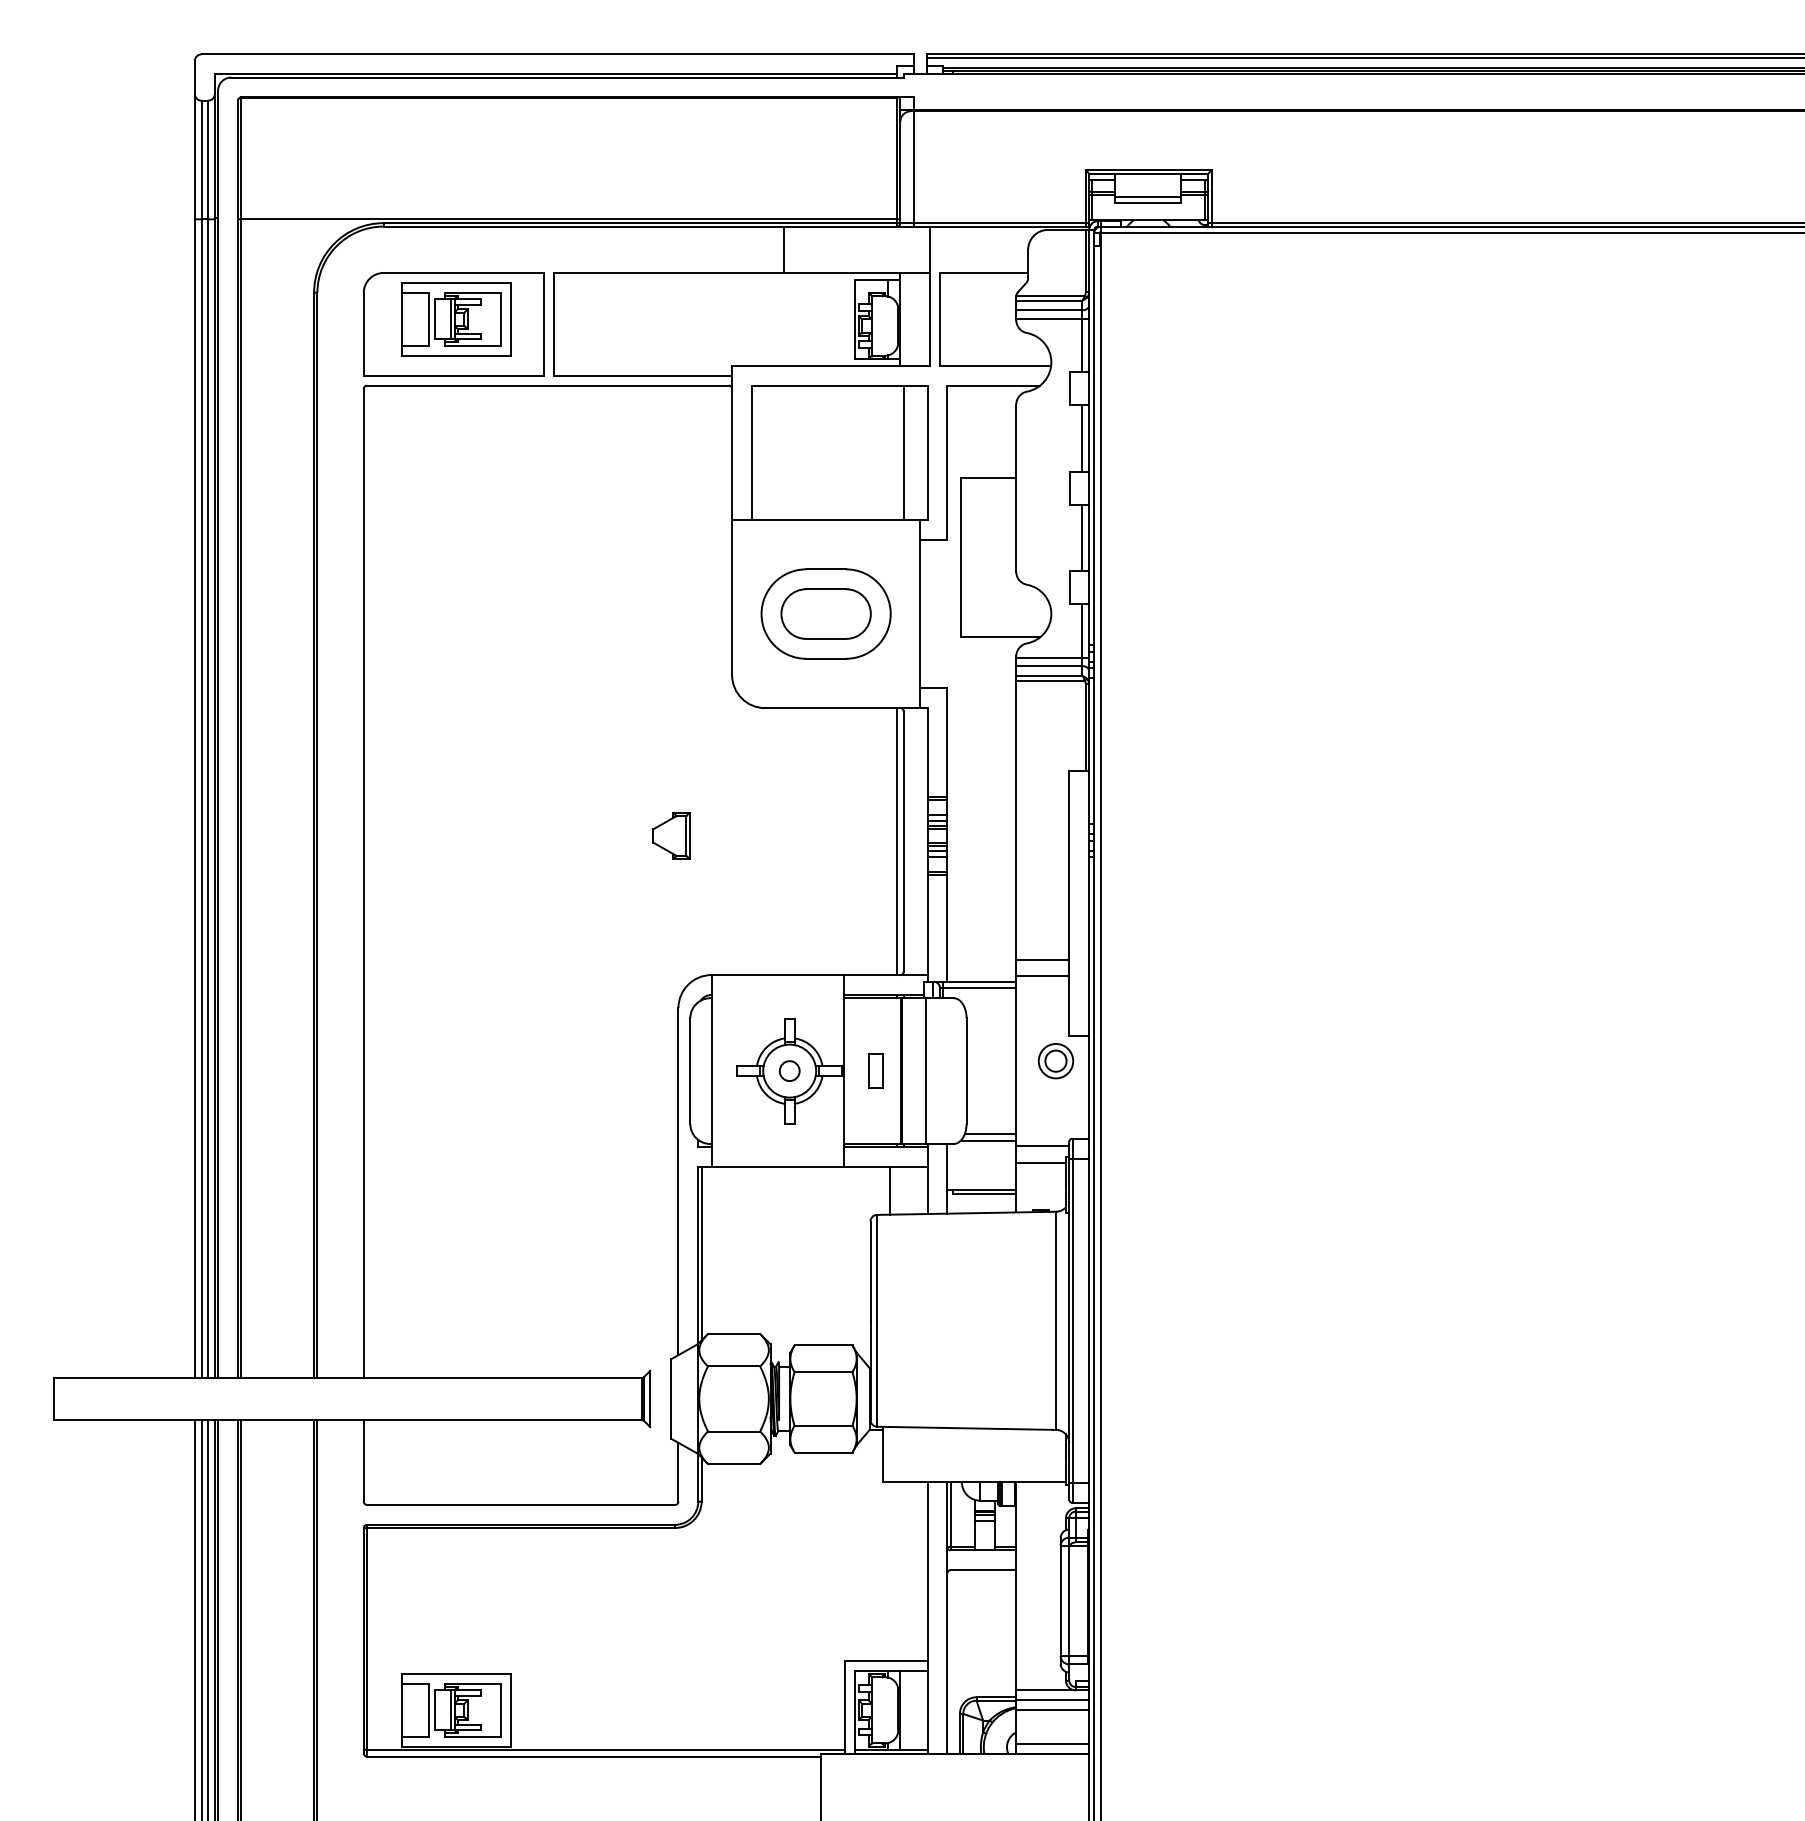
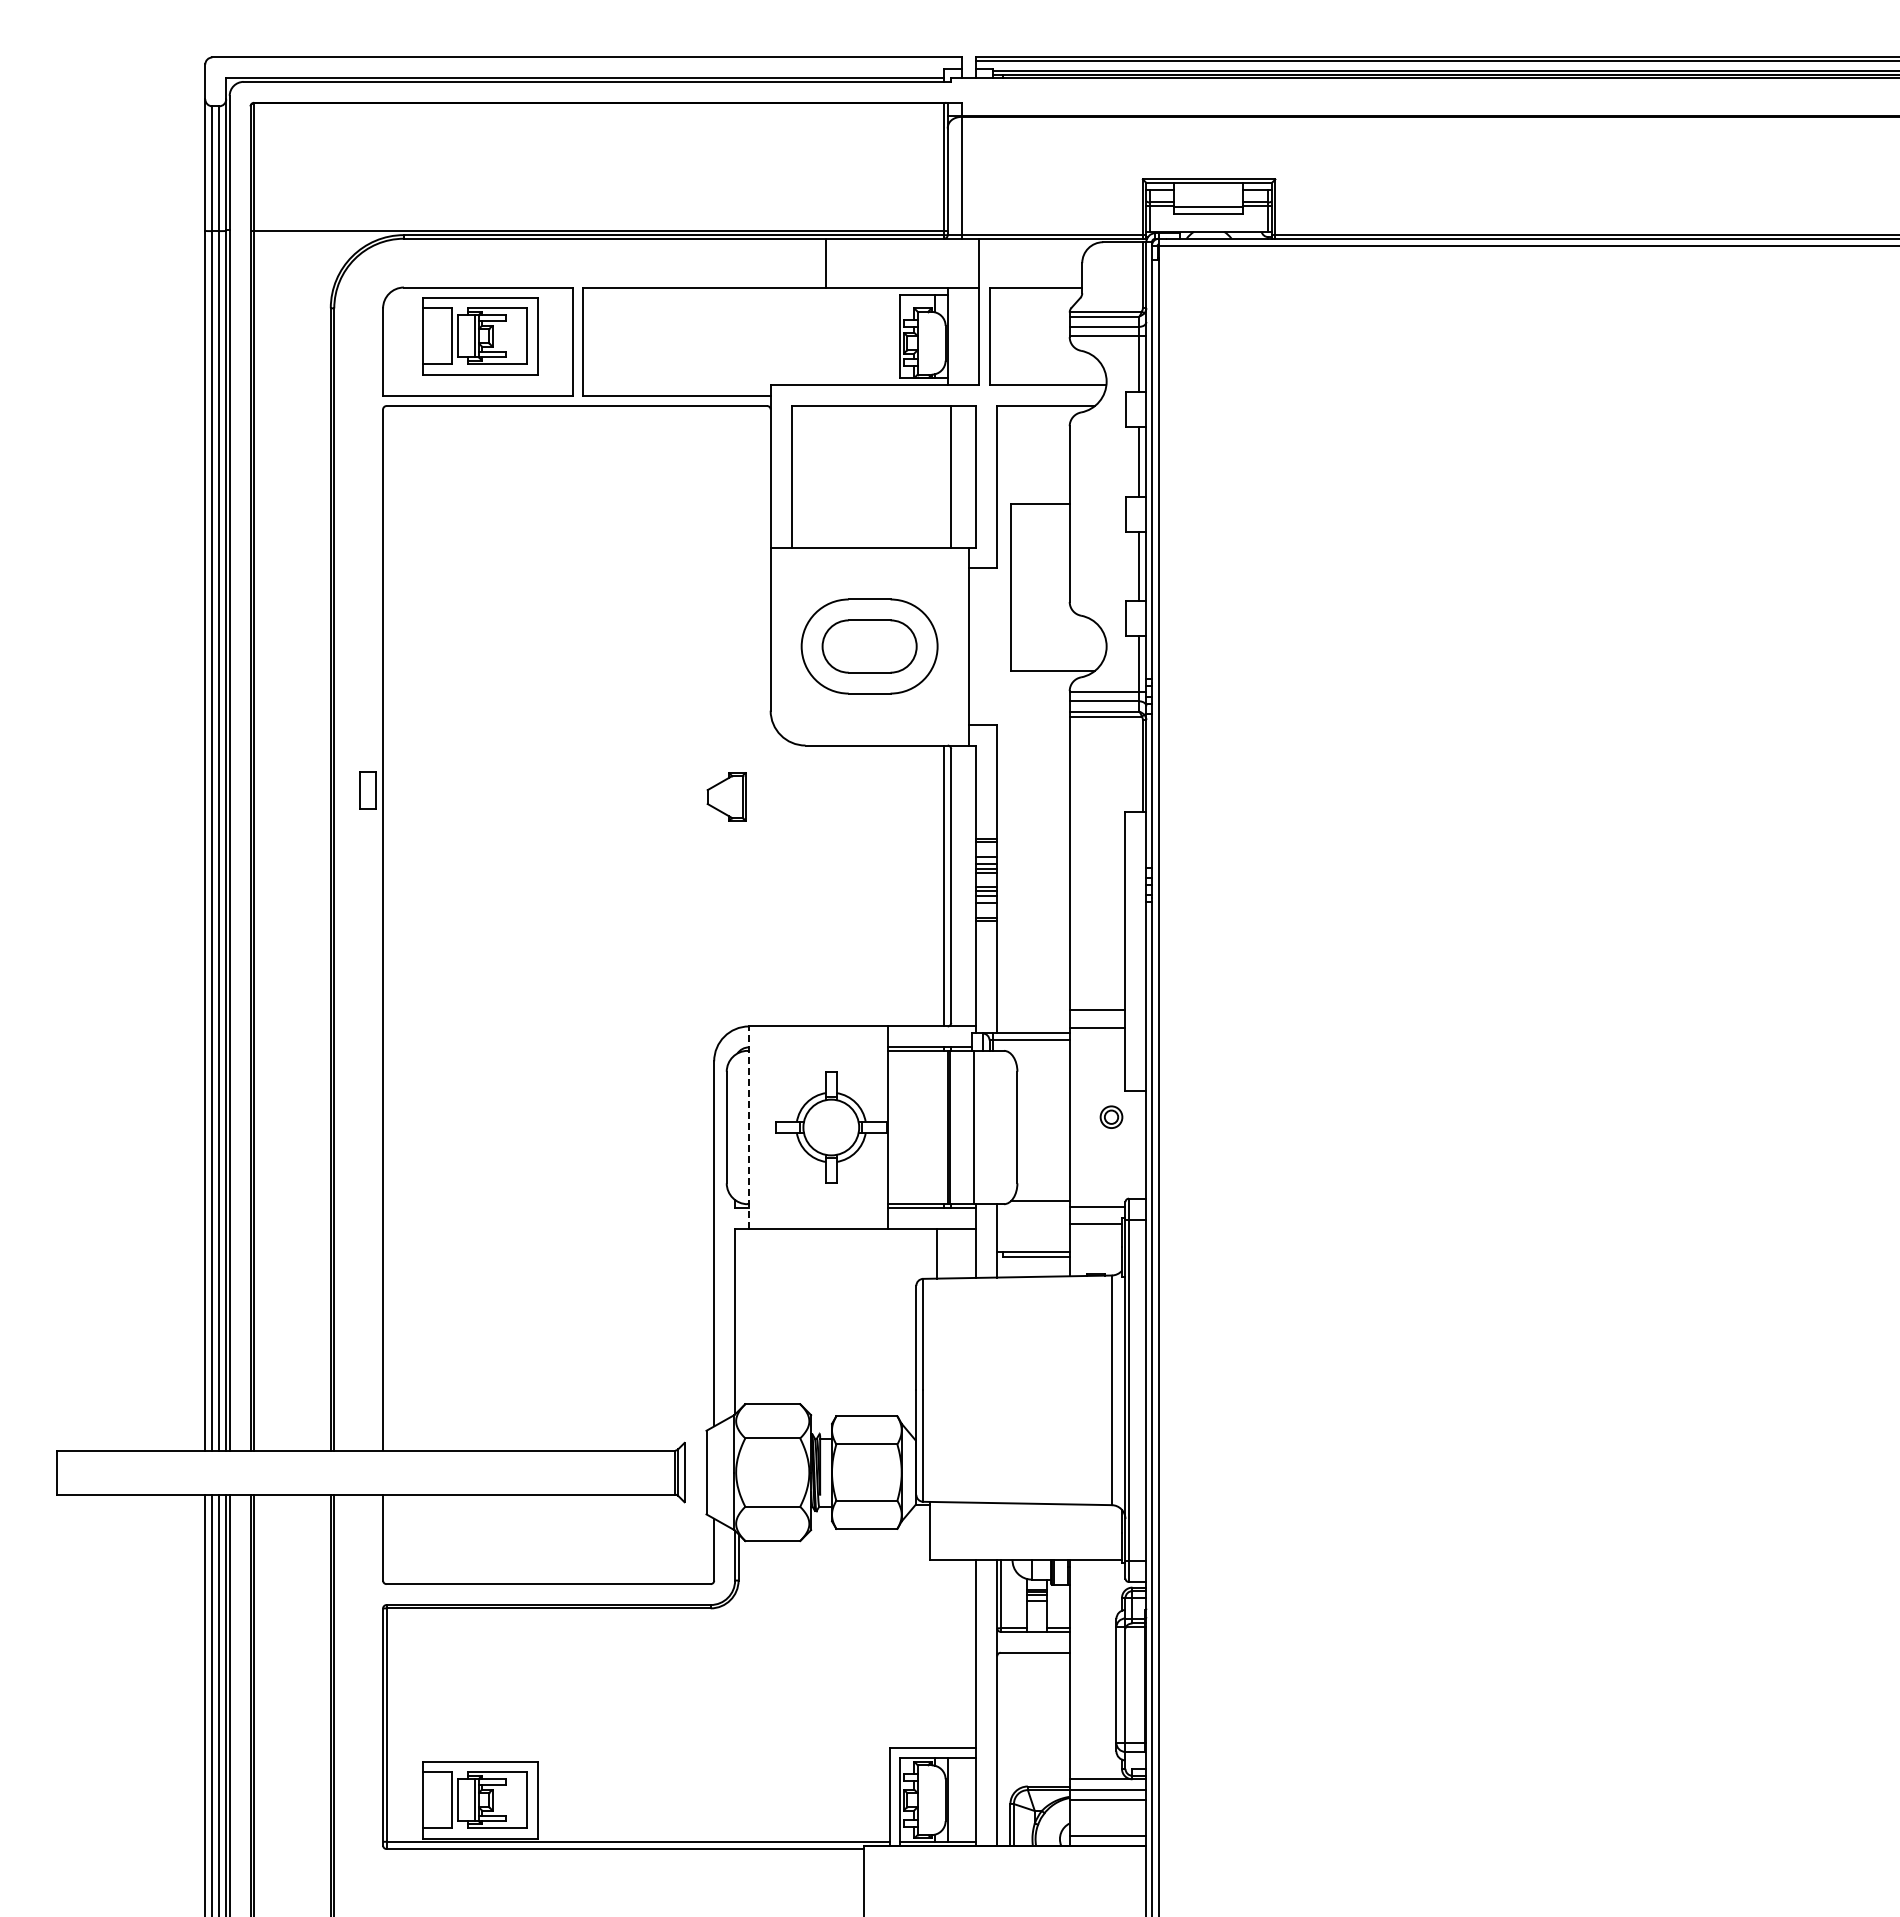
part: (671, 835) -> (726, 796), moved
part: (1055, 1061) -> (1111, 1117), size x0.6
line: (711, 1071) -> (749, 1127), solid -> dashed
circle: (789, 1071) -> (831, 1127), removed
part: (875, 1071) -> (367, 790), moved
line: (990, 1133) -> (1042, 1193), removed
line: (701, 1253) -> (738, 1319), removed

